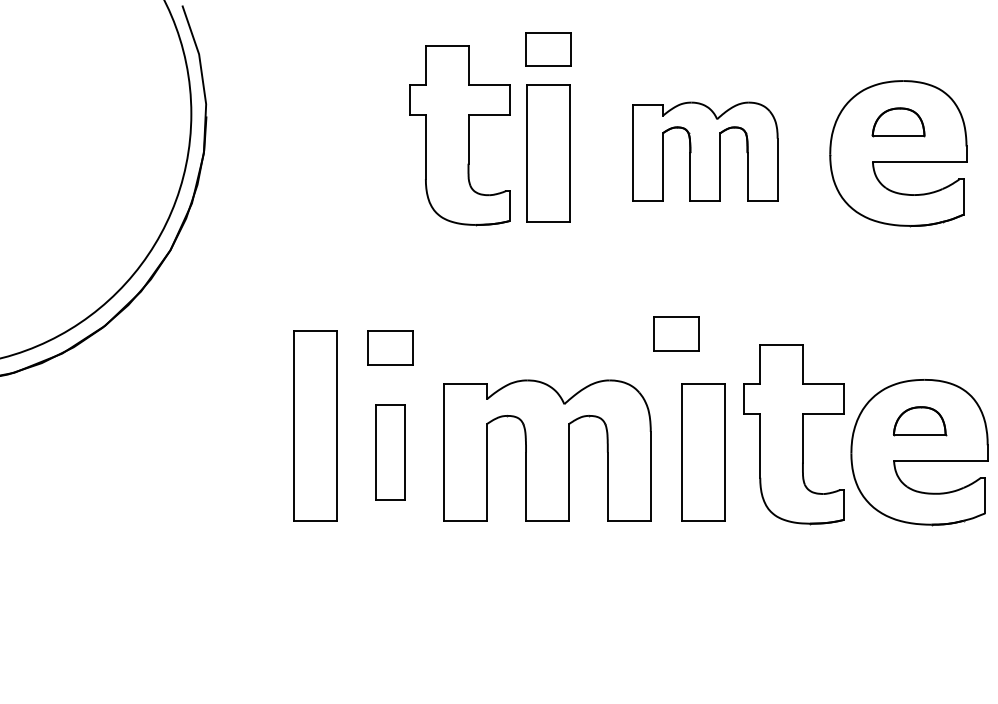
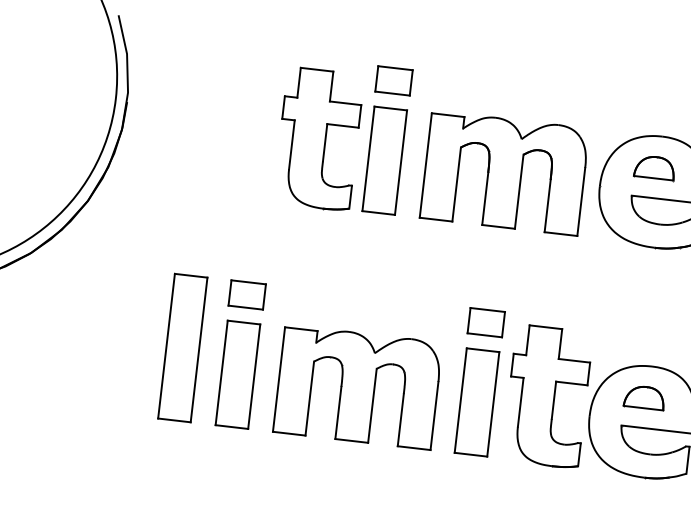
part: (705, 151) -> (504, 172), size x1.43
part: (676, 333) -> (486, 322), moved
part: (390, 452) -> (237, 374), size x1.43

